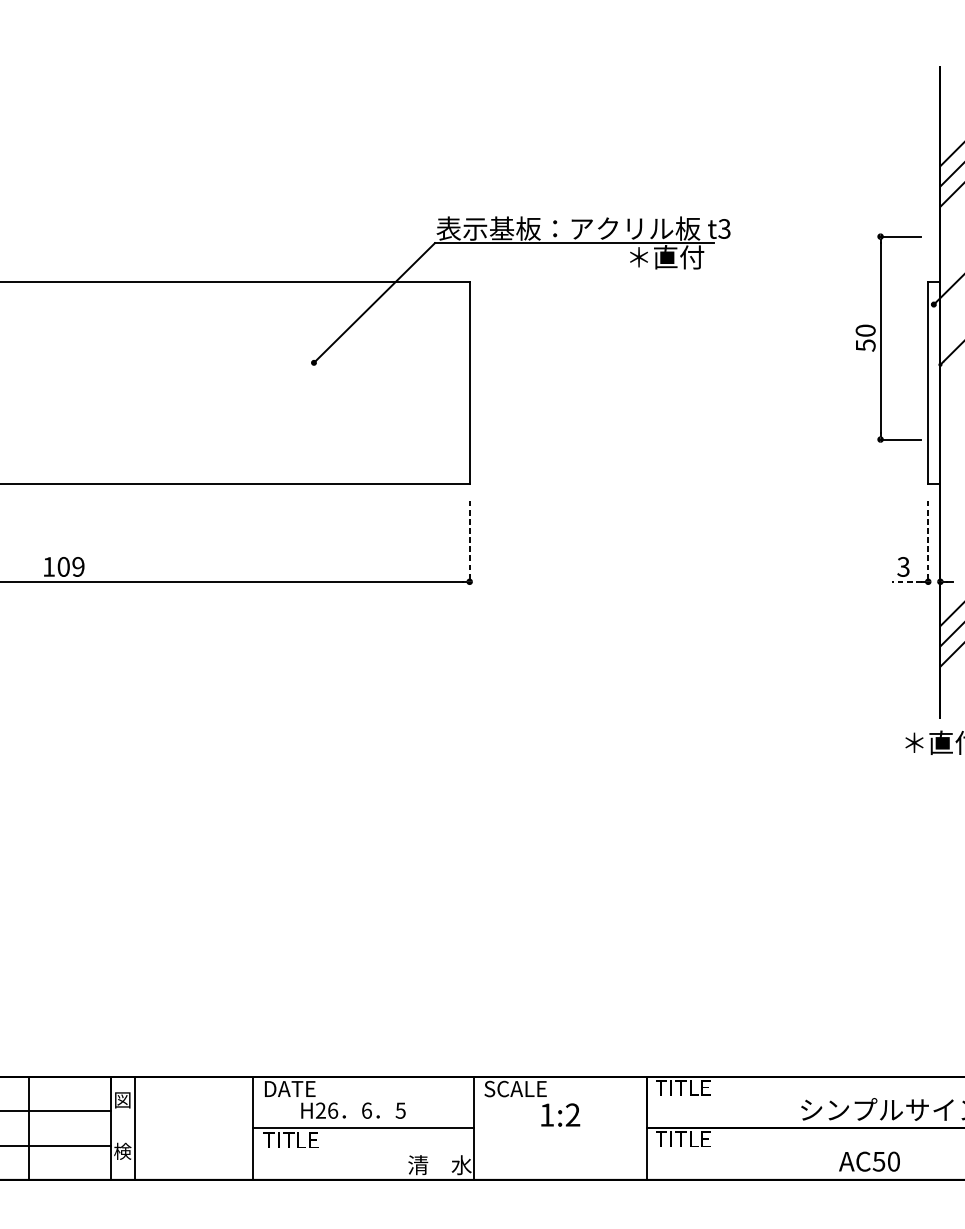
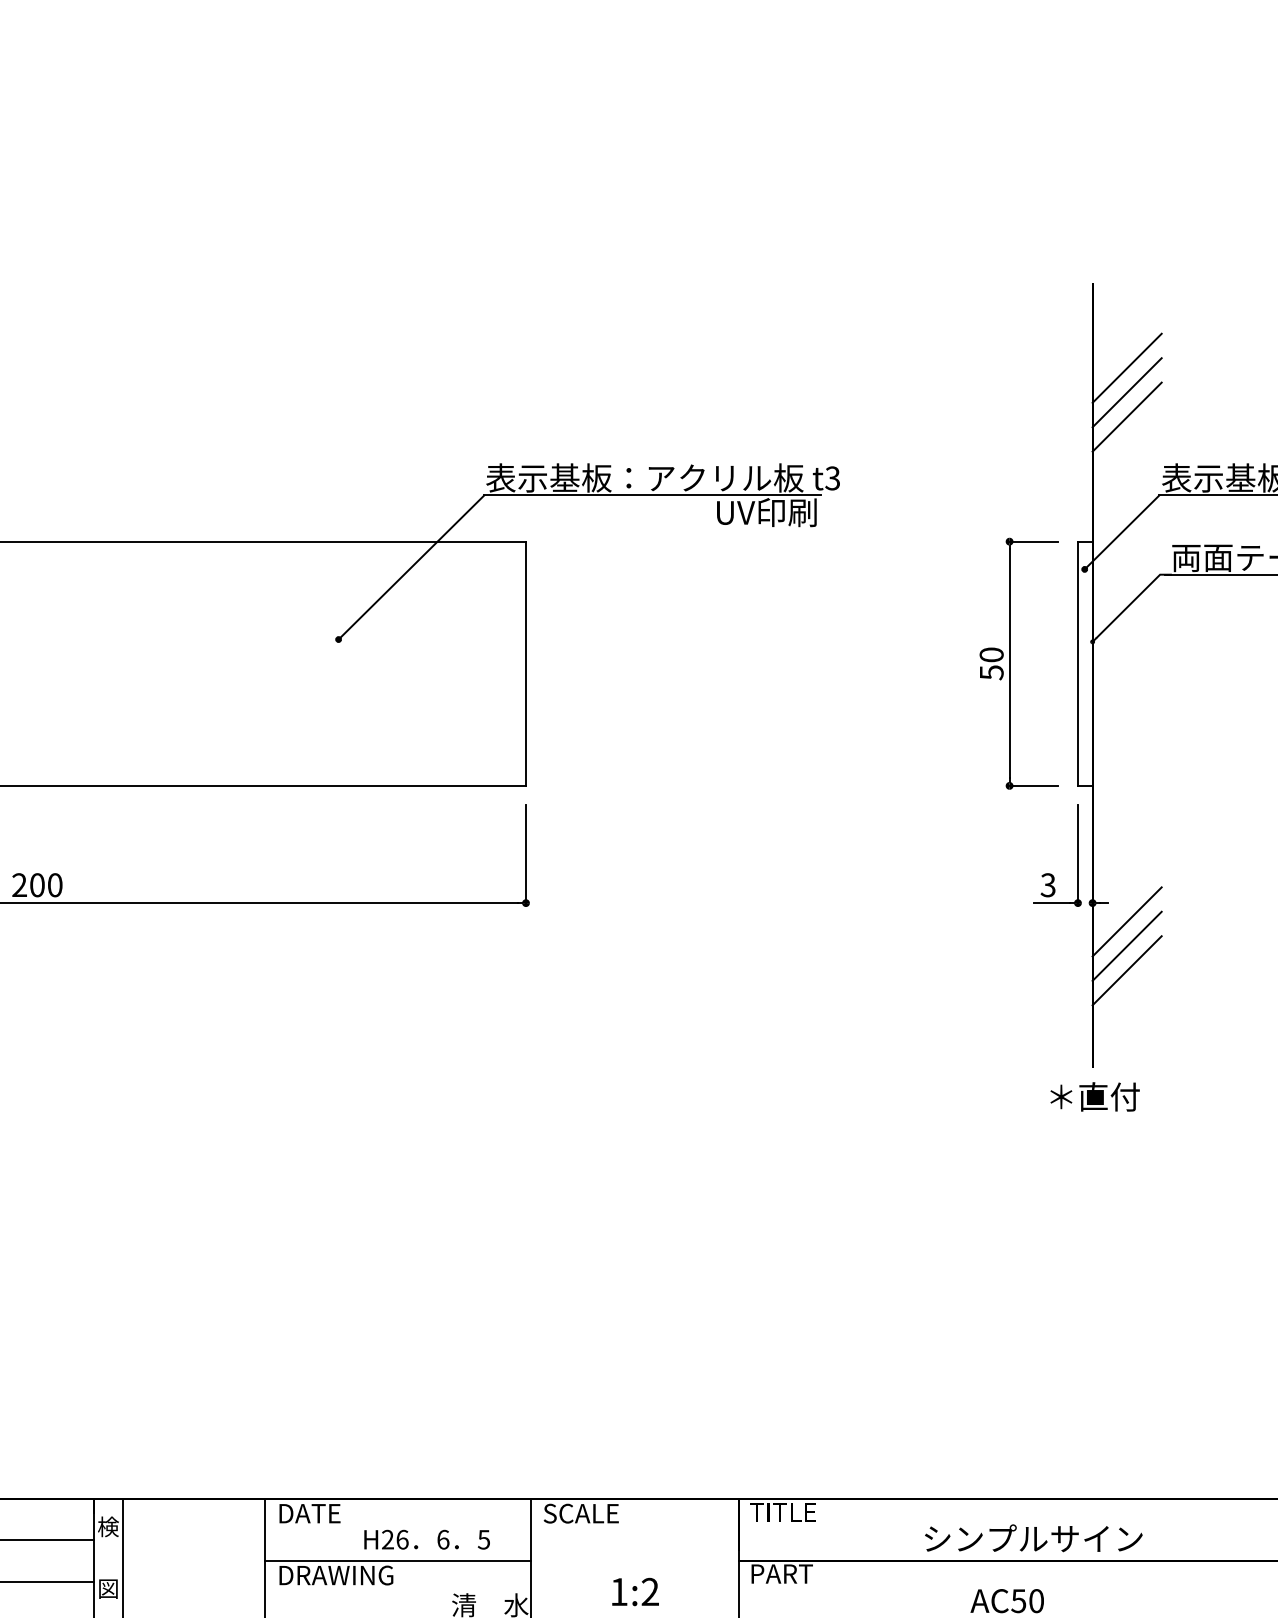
text: (669, 257) -> (766, 512), ＊直付 -> UV印刷
part: (881, 337) -> (1010, 663), moved
line: (470, 541) -> (526, 854), dashed -> solid
line: (927, 541) -> (1077, 854), dashed -> solid
text: (63, 567) -> (37, 885), 109 -> 200
line: (907, 582) -> (1052, 903), dashed -> solid
text: (122, 1099) -> (108, 1526), 図 -> 検
text: (352, 1110) -> (426, 1539), moved
text: (560, 1114) -> (635, 1591), moved
text: (682, 1138) -> (782, 1573), TITLE -> PART
text: (311, 1140) -> (335, 1575), TITLE -> DRAWING
text: (122, 1151) -> (108, 1588), 検 -> 図

